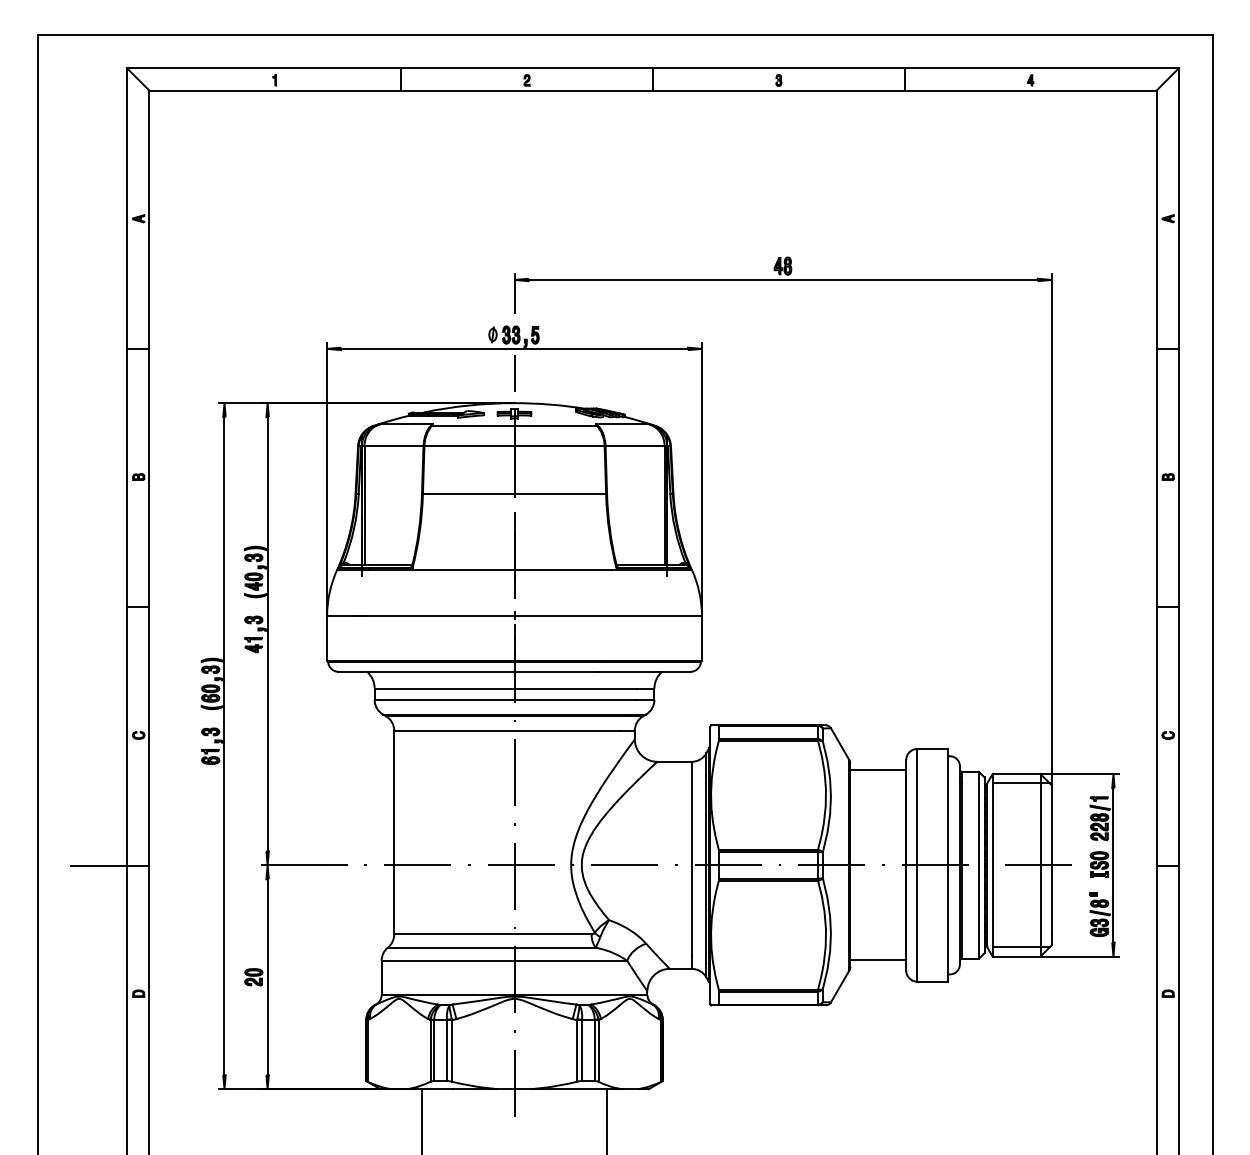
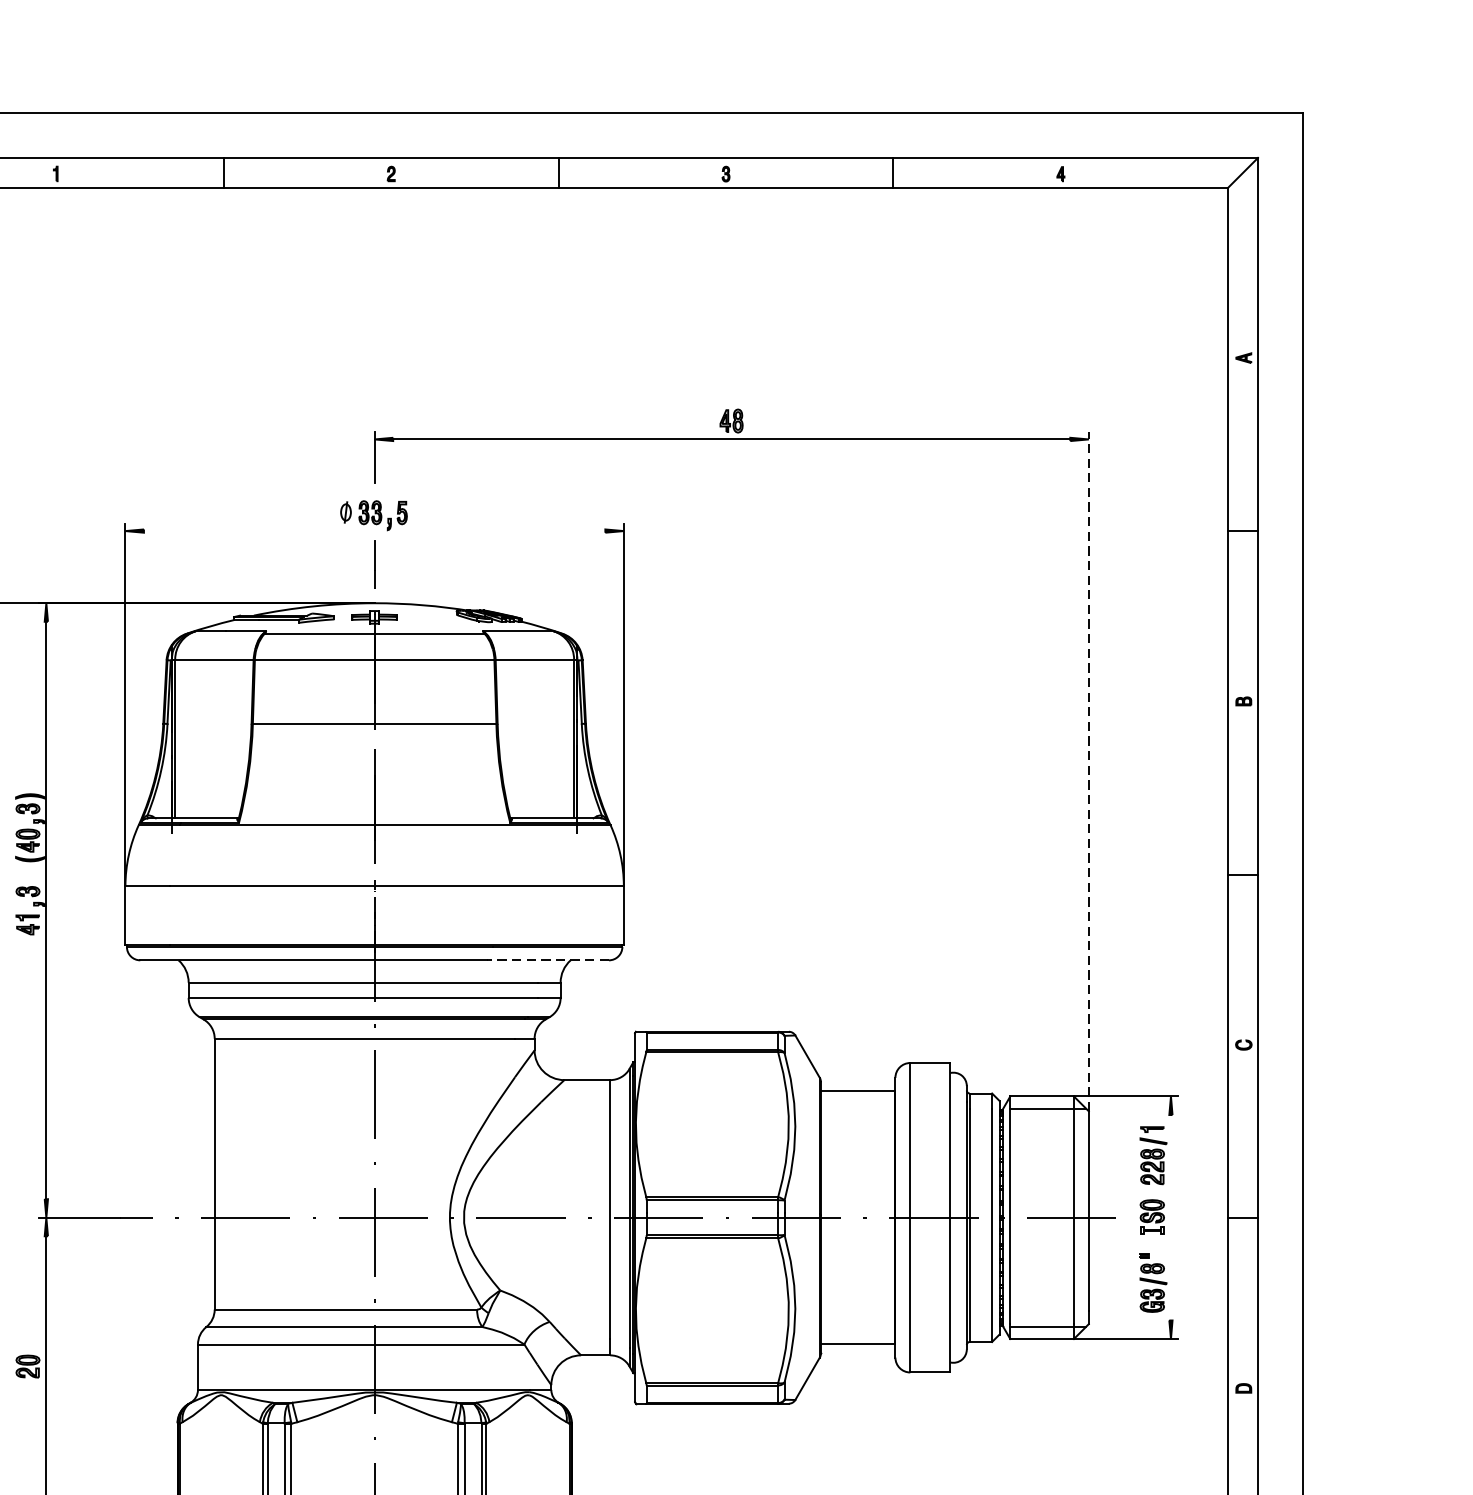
line: (514, 348) -> (374, 530), removed
line: (1051, 529) -> (1088, 771), solid -> dashed
line: (644, 671) -> (547, 960), solid -> dashed
line: (1113, 865) -> (1171, 1217), removed

